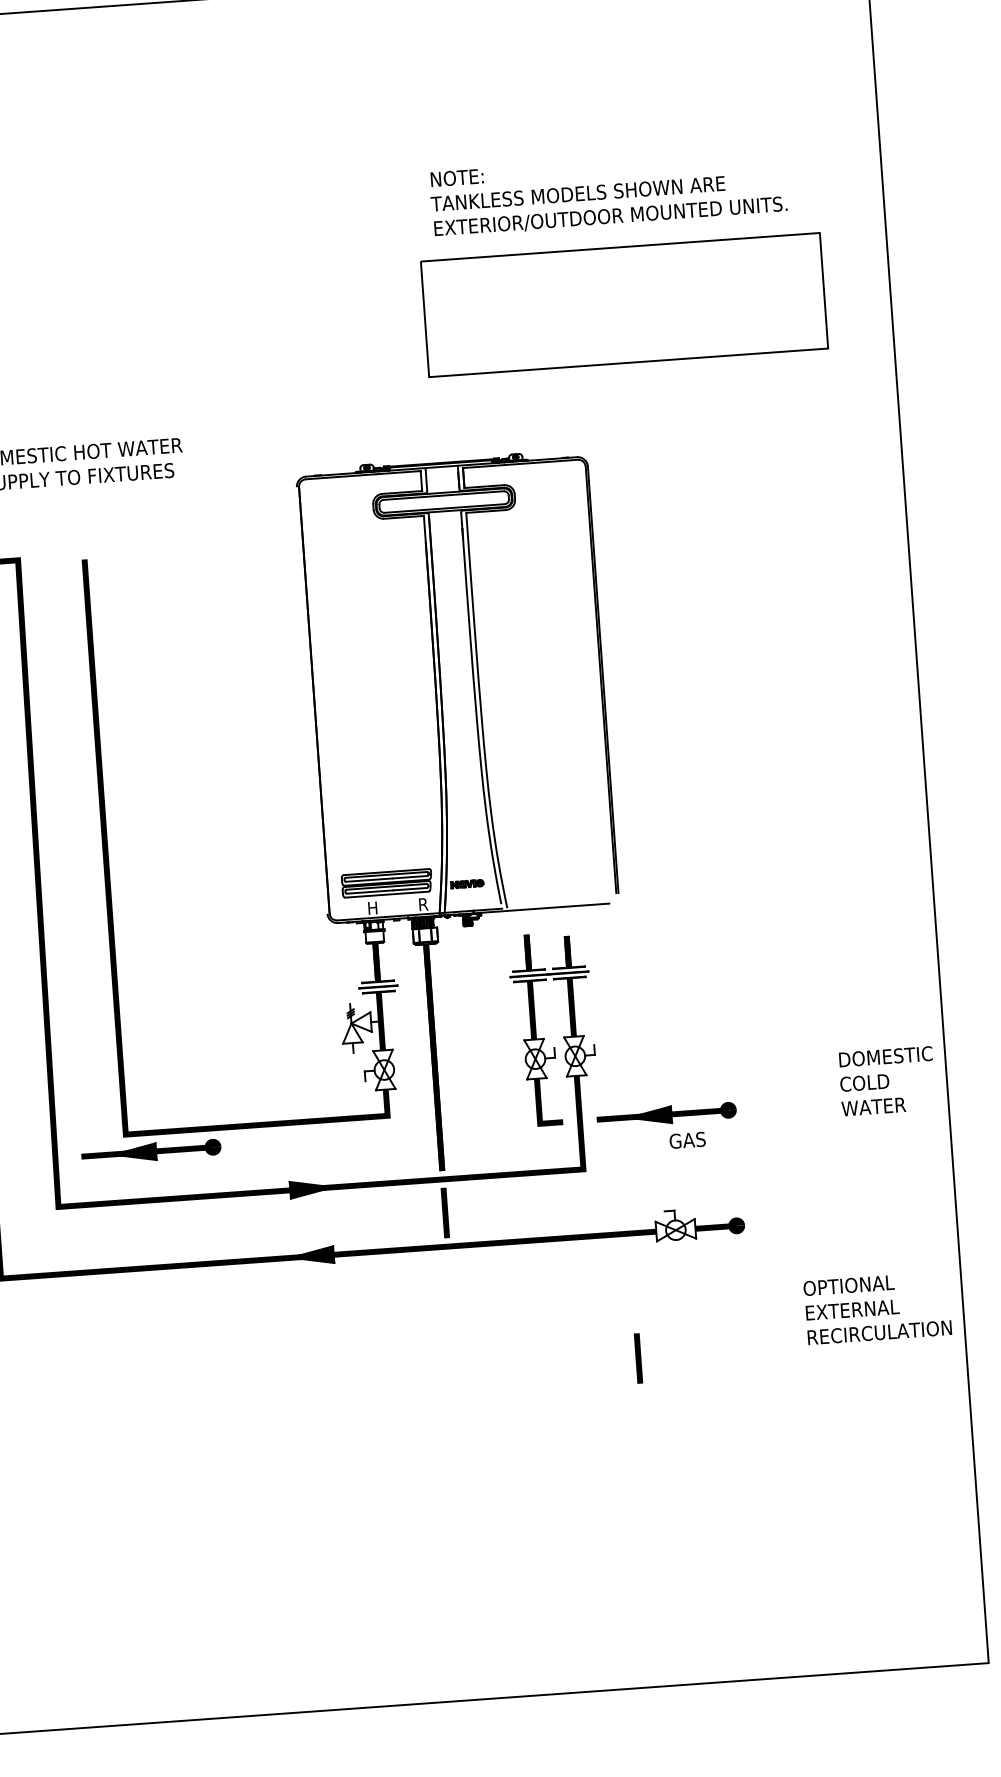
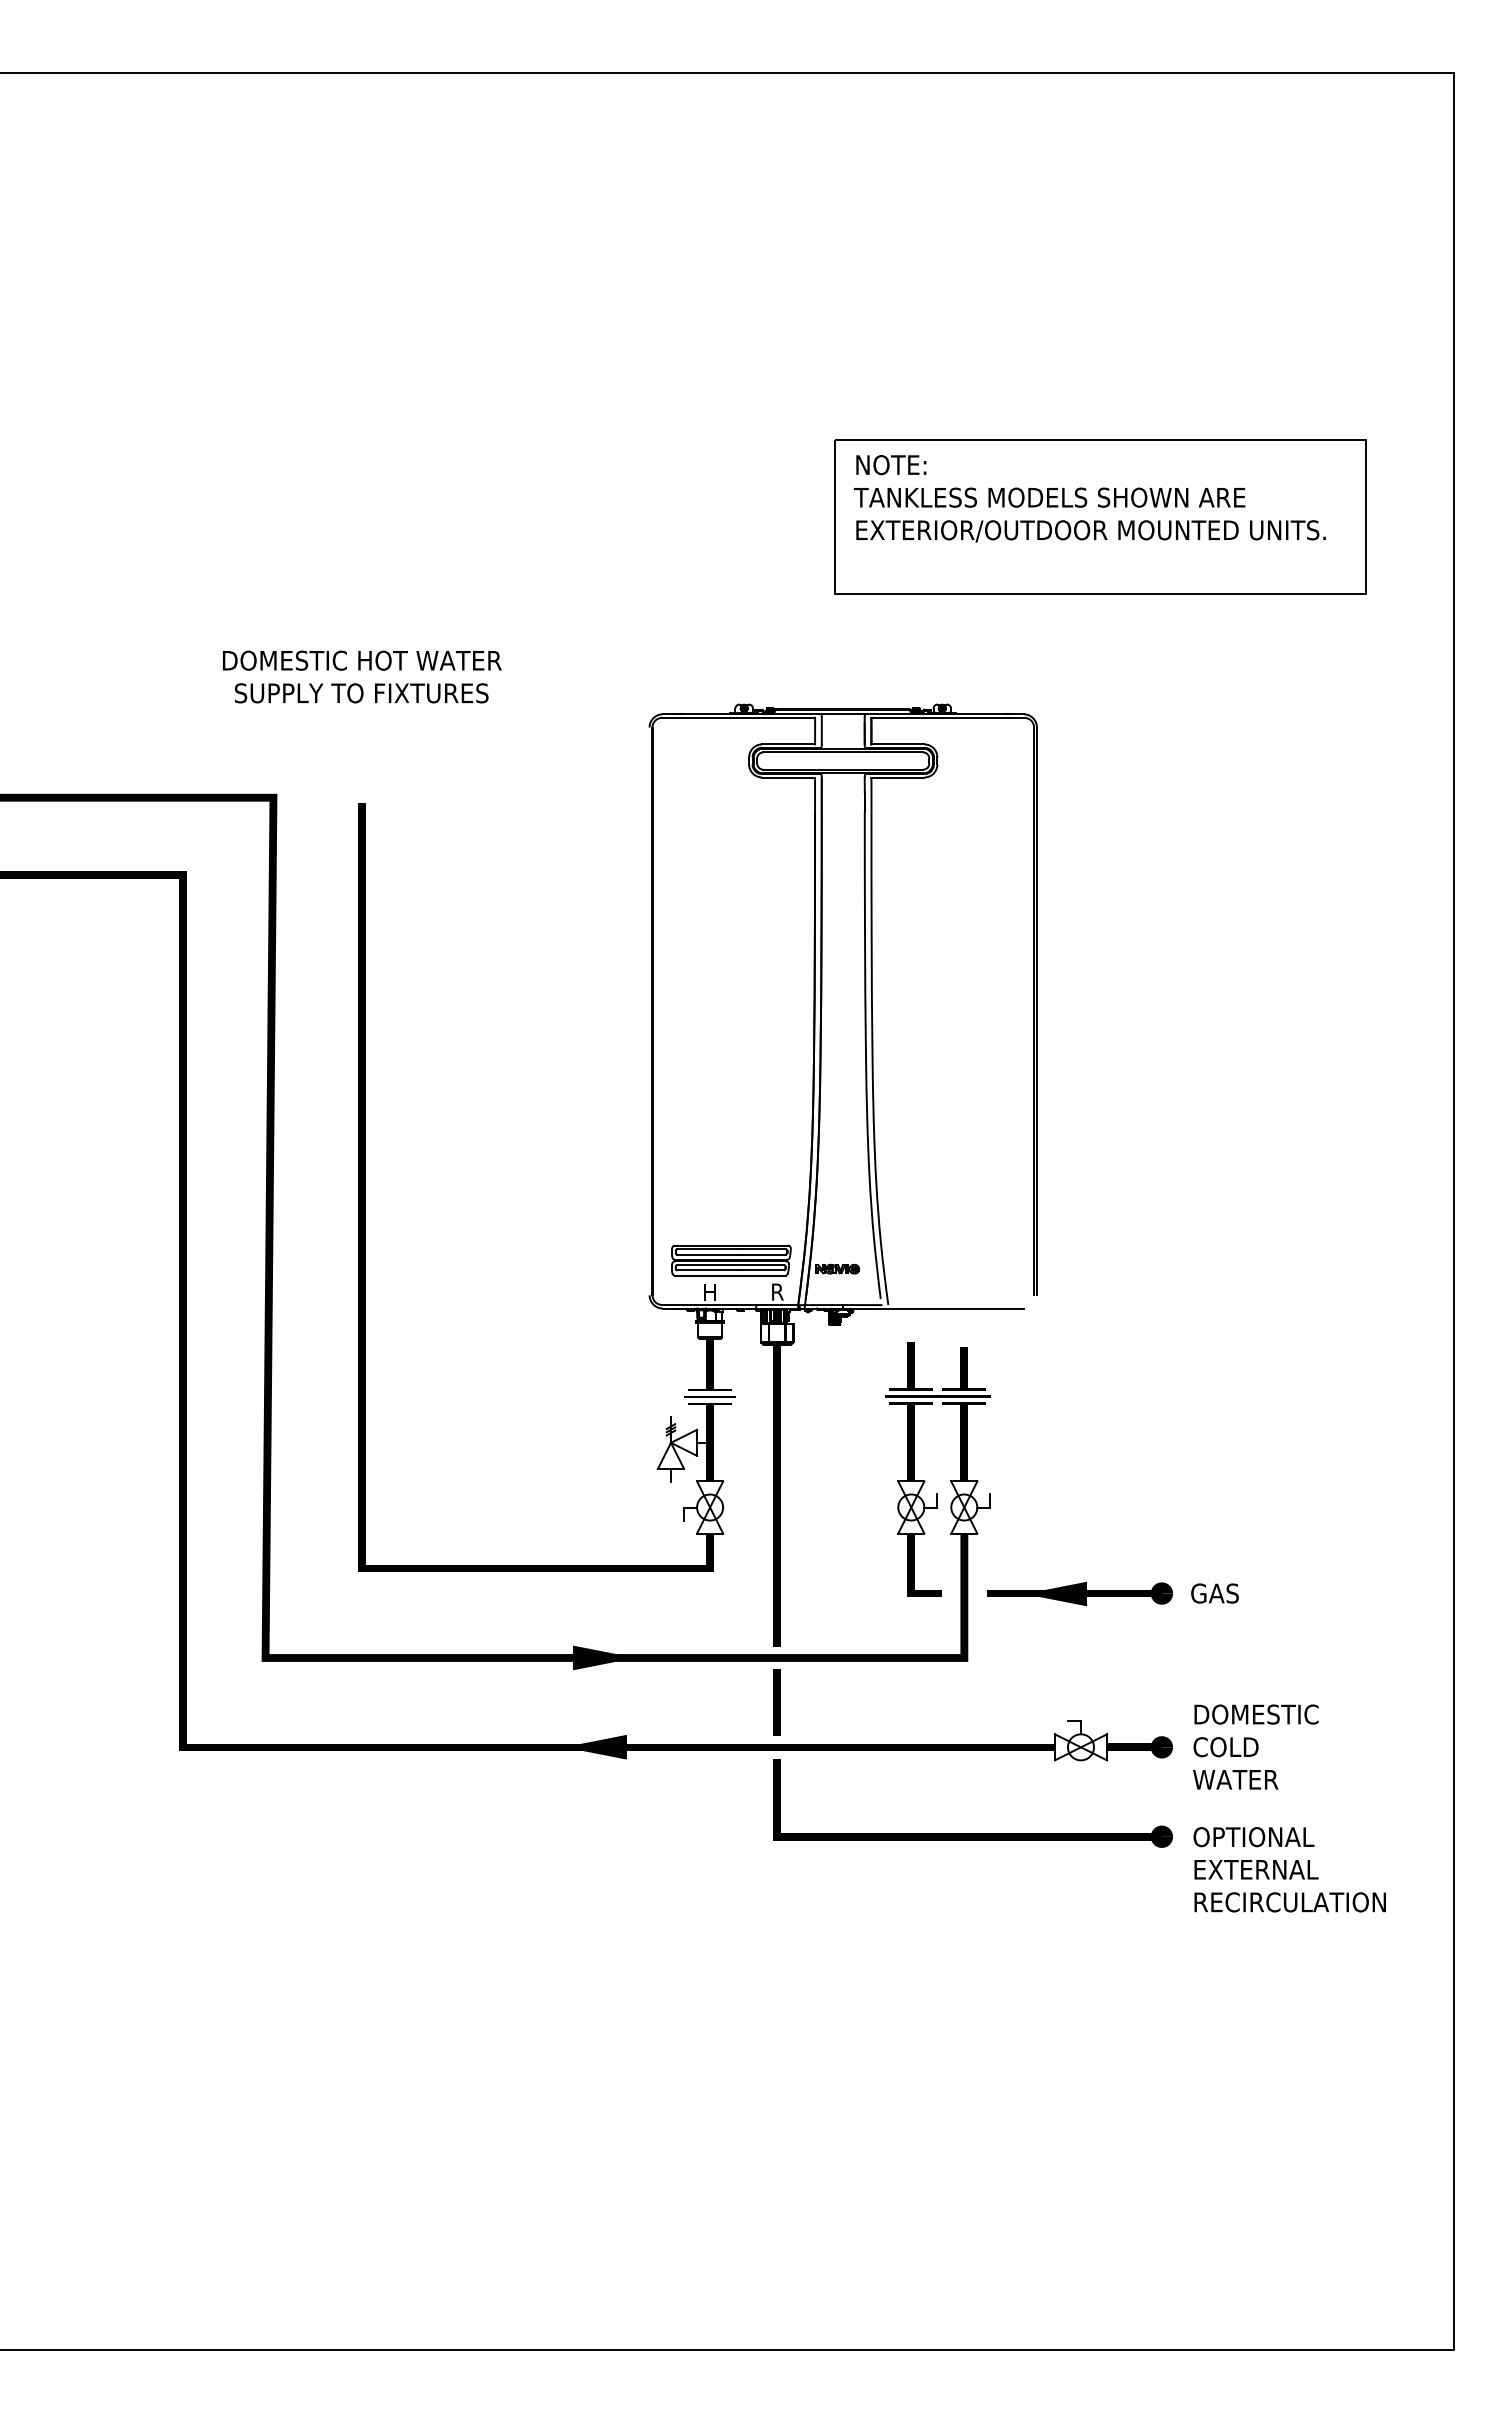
text: (607, 192) -> (1089, 498), moved
text: (886, 1080) -> (1255, 1746), moved
text: (687, 1140) -> (1214, 1593), moved
part: (151, 1151) -> (393, 1593), removed
part: (599, 1300) -> (972, 1833), added
text: (877, 1308) -> (1289, 1869), moved
line: (637, 1358) -> (1018, 1913), removed

